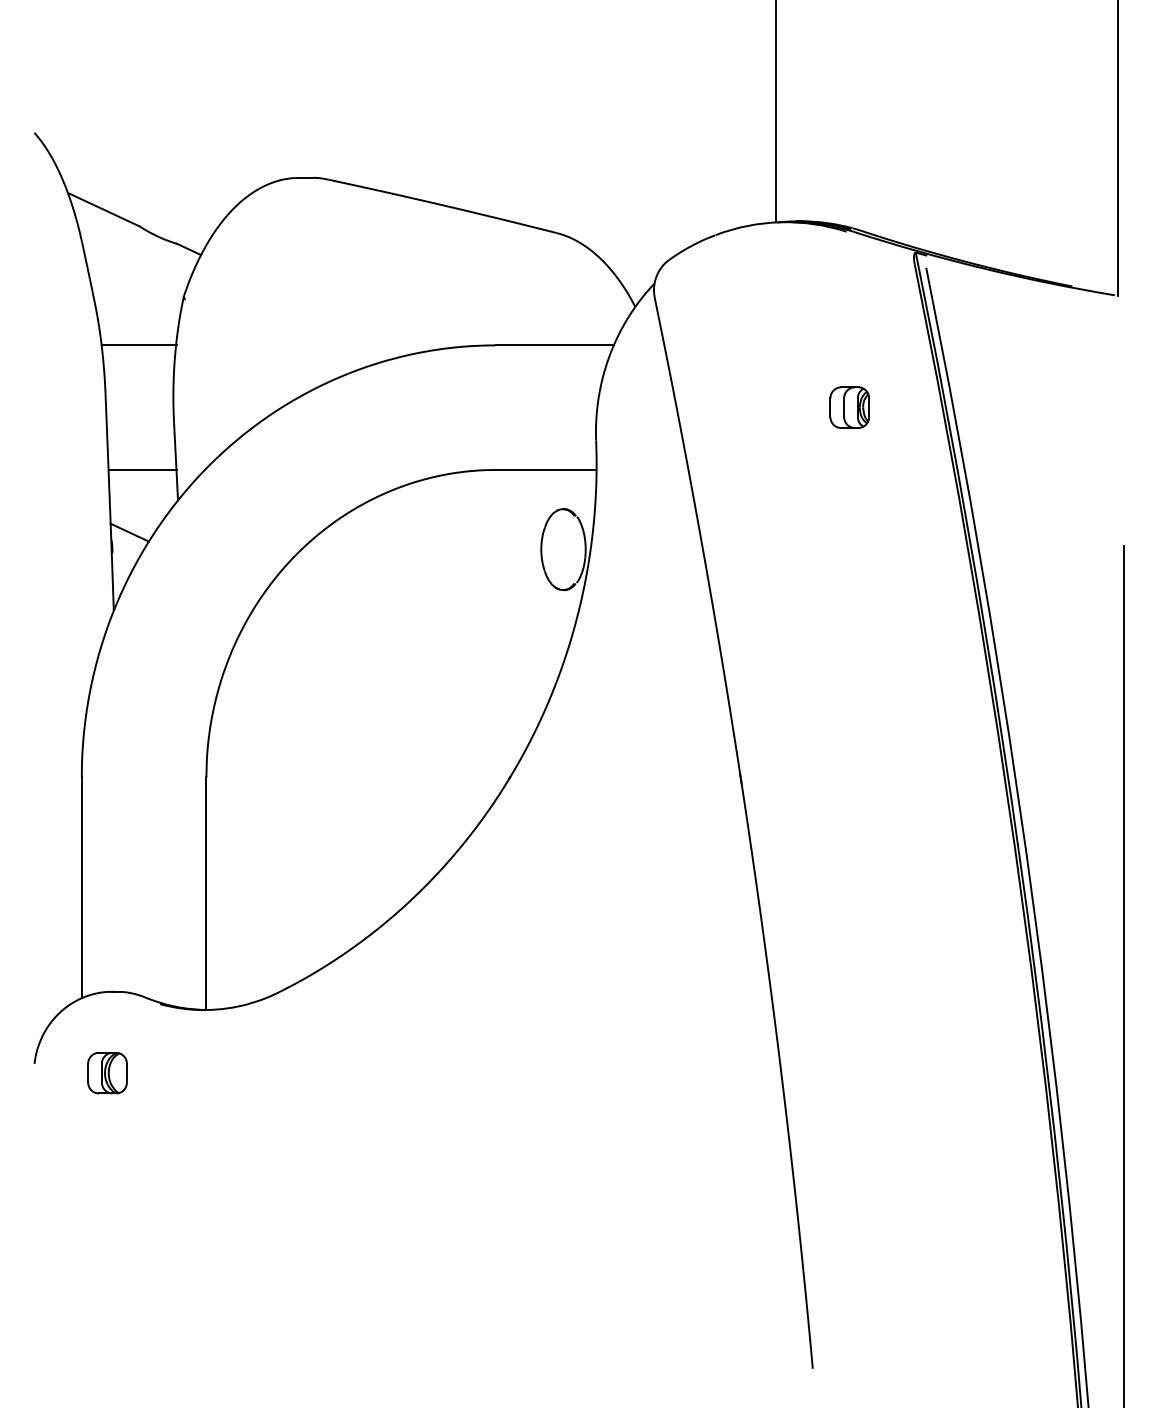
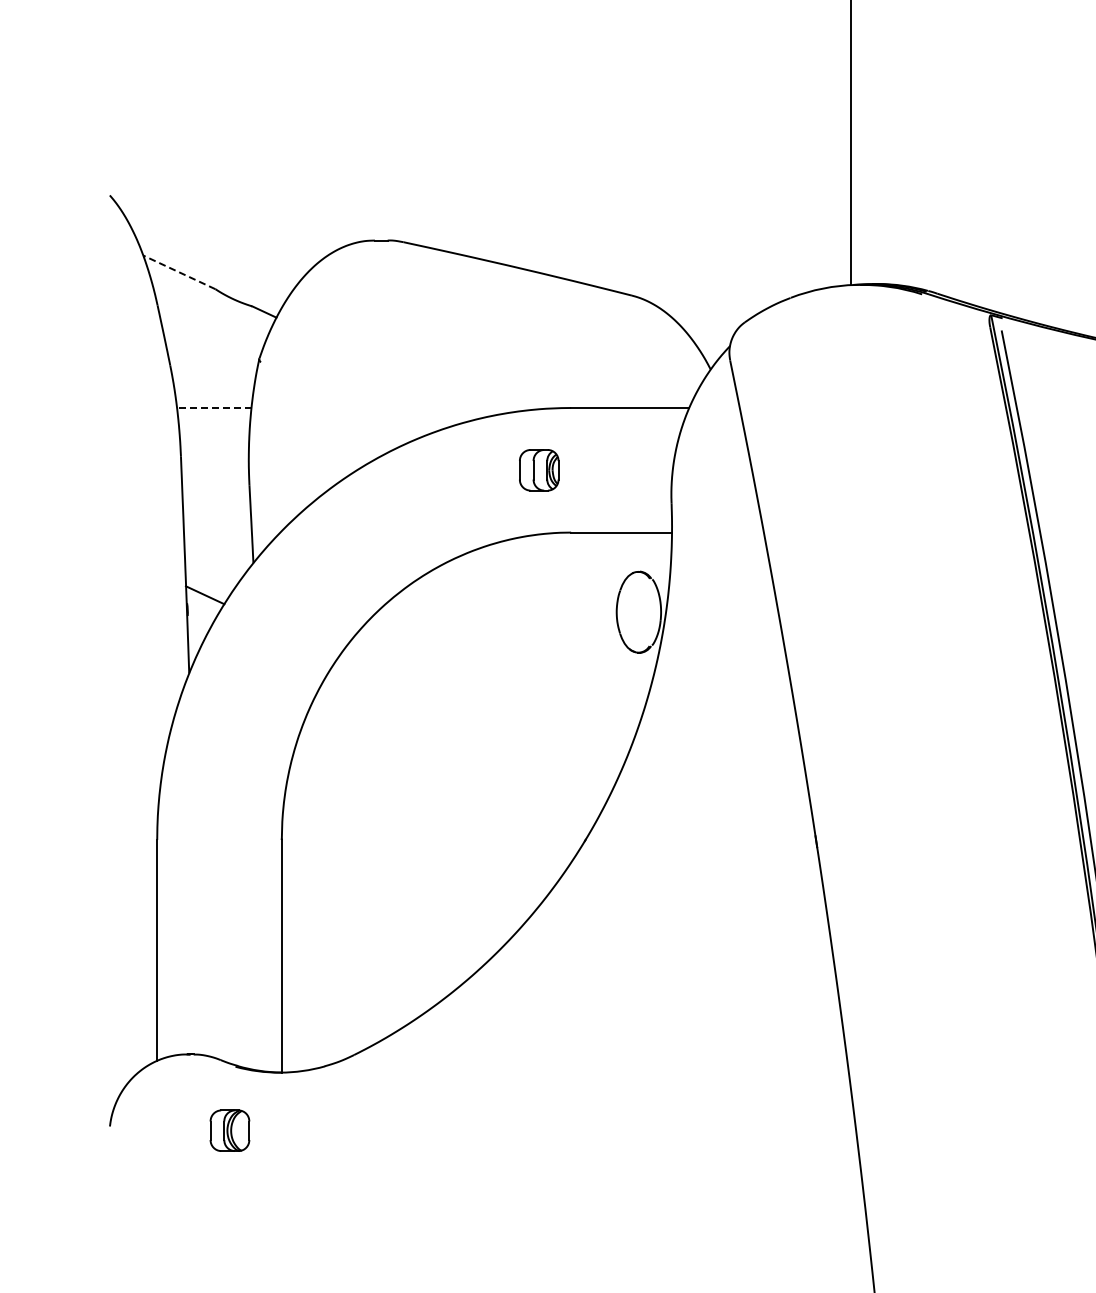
line: (103, 209) -> (178, 272), solid -> dashed
line: (138, 345) -> (213, 408), solid -> dashed
part: (849, 407) -> (538, 470), moved
line: (142, 469) -> (217, 532), removed
part: (107, 1073) -> (229, 1131), moved

